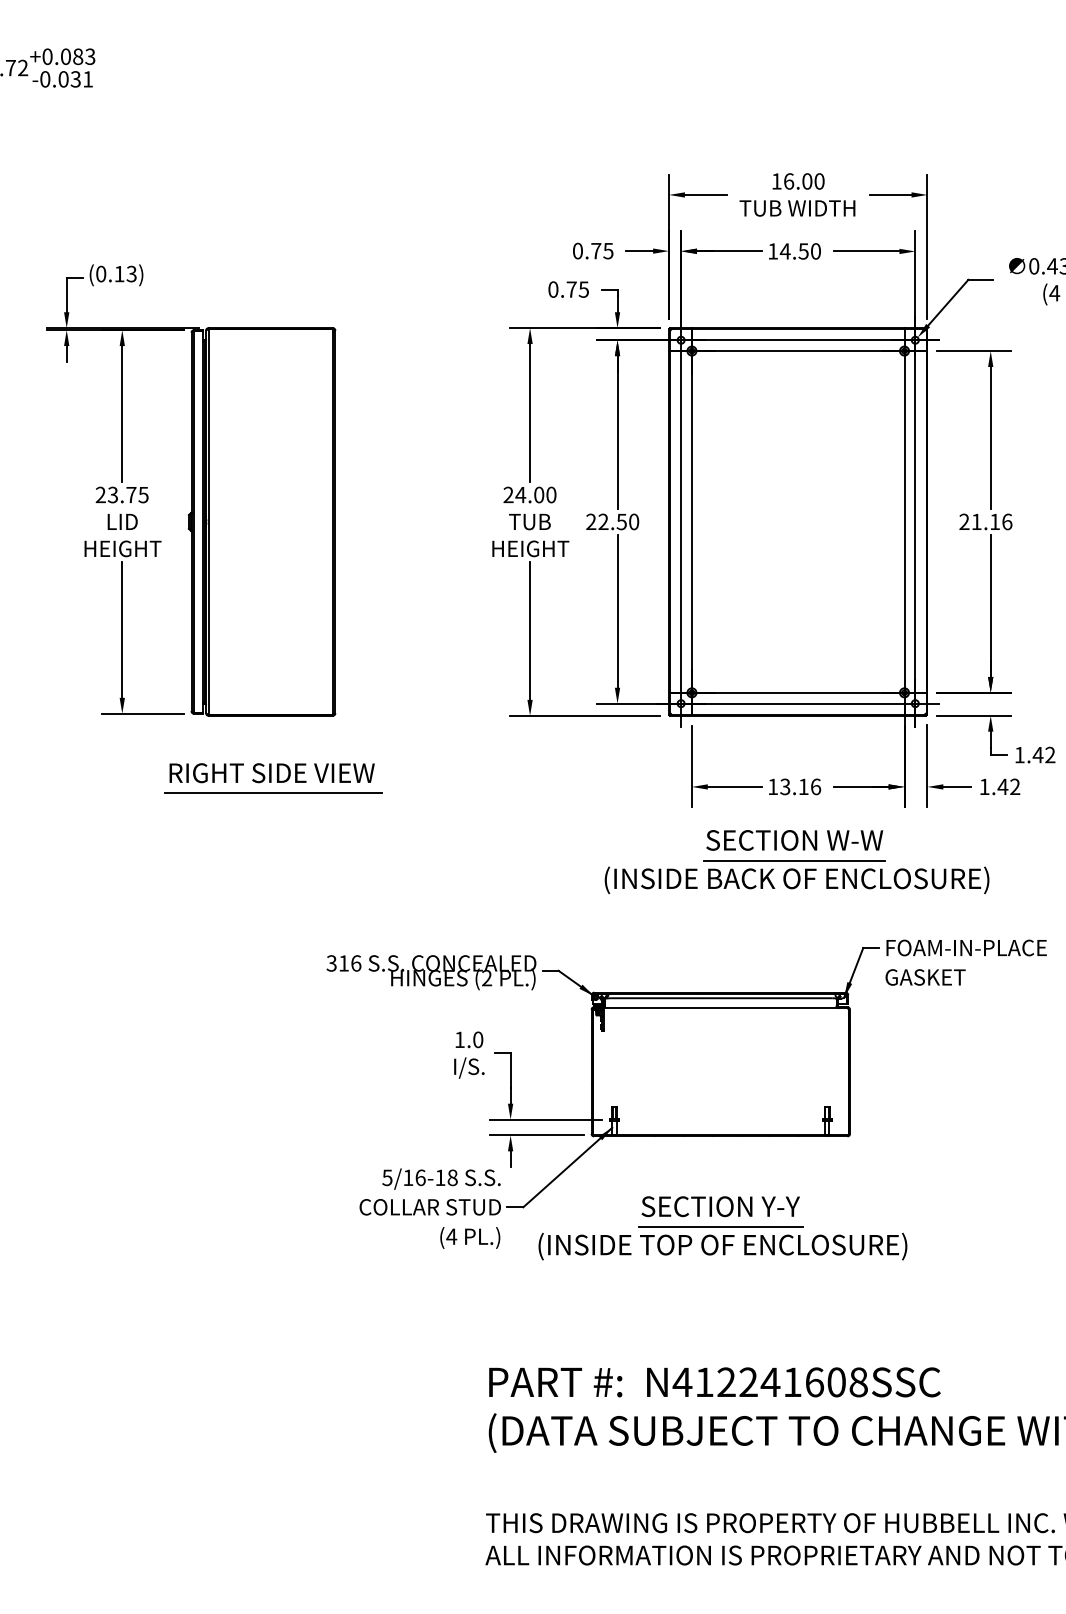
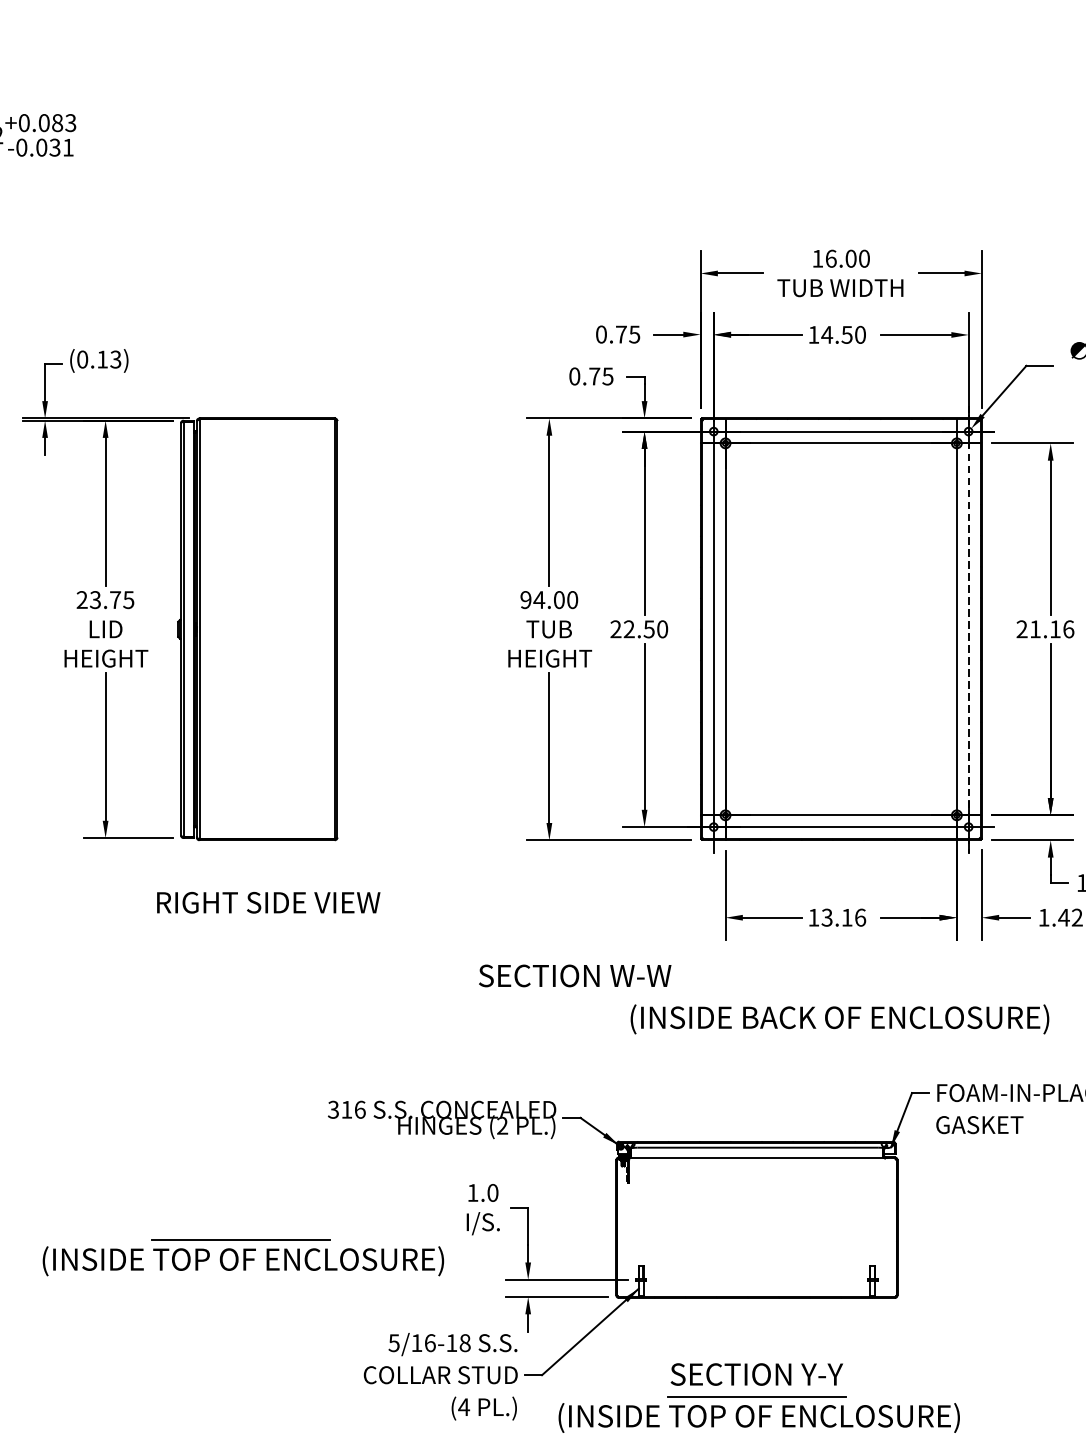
text: (508, 495) -> (525, 600), 24.00 -> 94.00
line: (915, 522) -> (968, 629), solid -> dashed
line: (273, 792) -> (270, 923), removed
text: (794, 840) -> (574, 976), moved
line: (794, 860) -> (837, 997), removed
part: (248, 1099) -> (242, 1257), added

